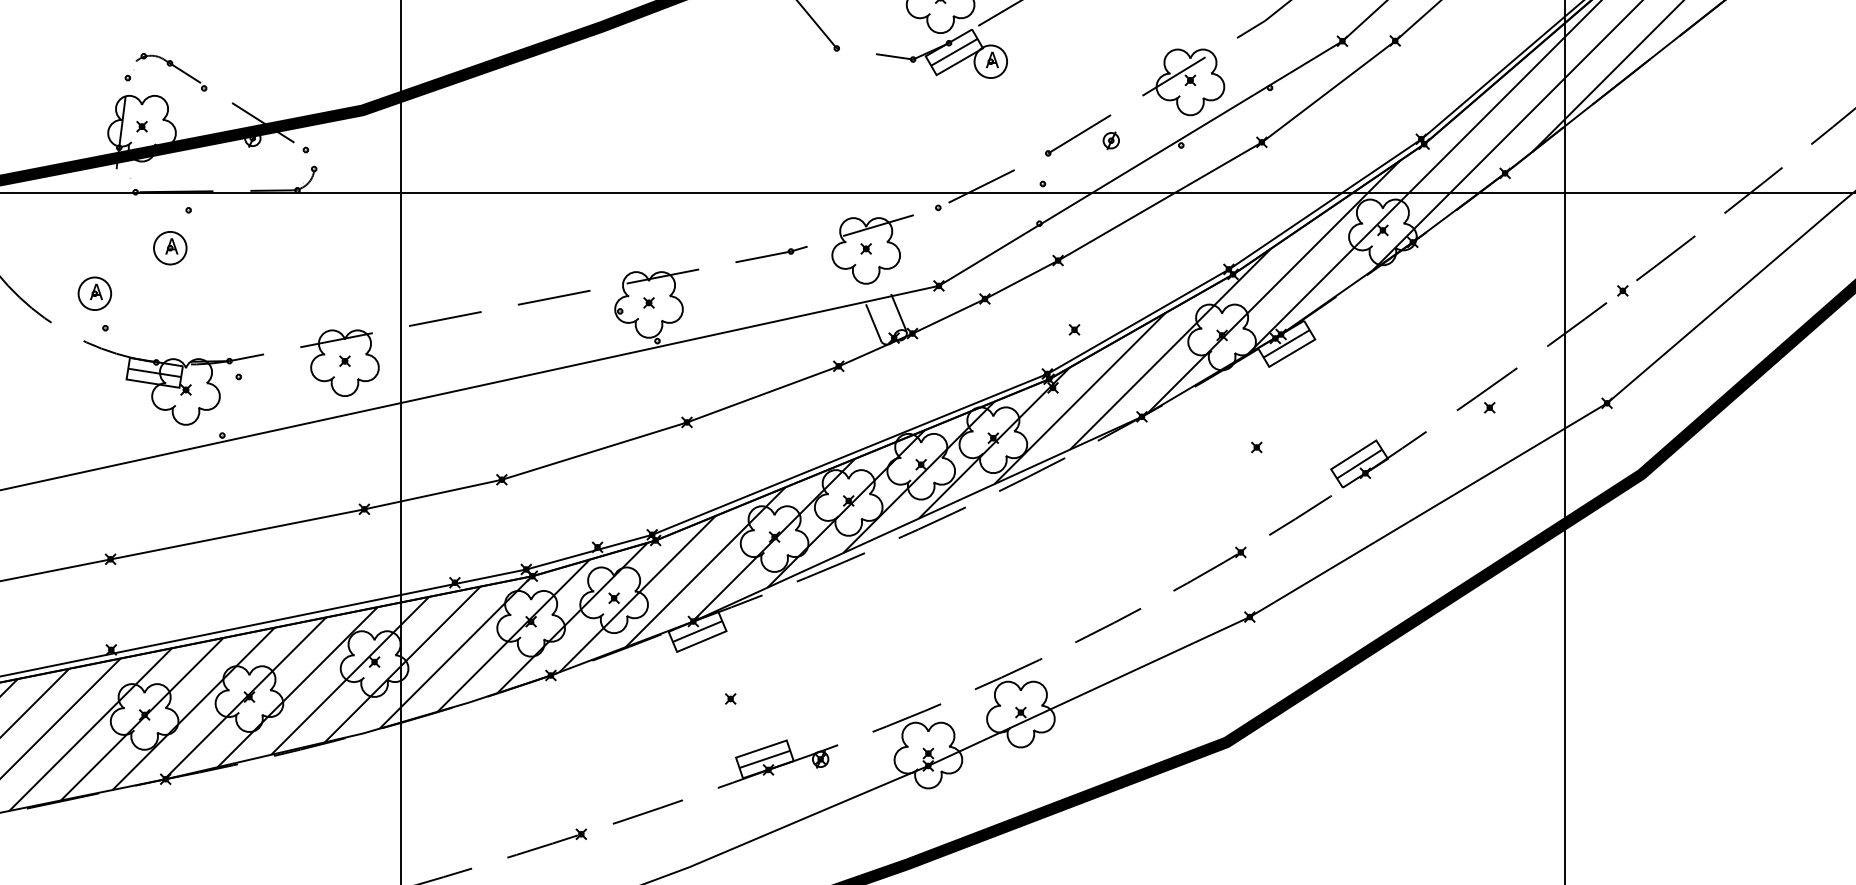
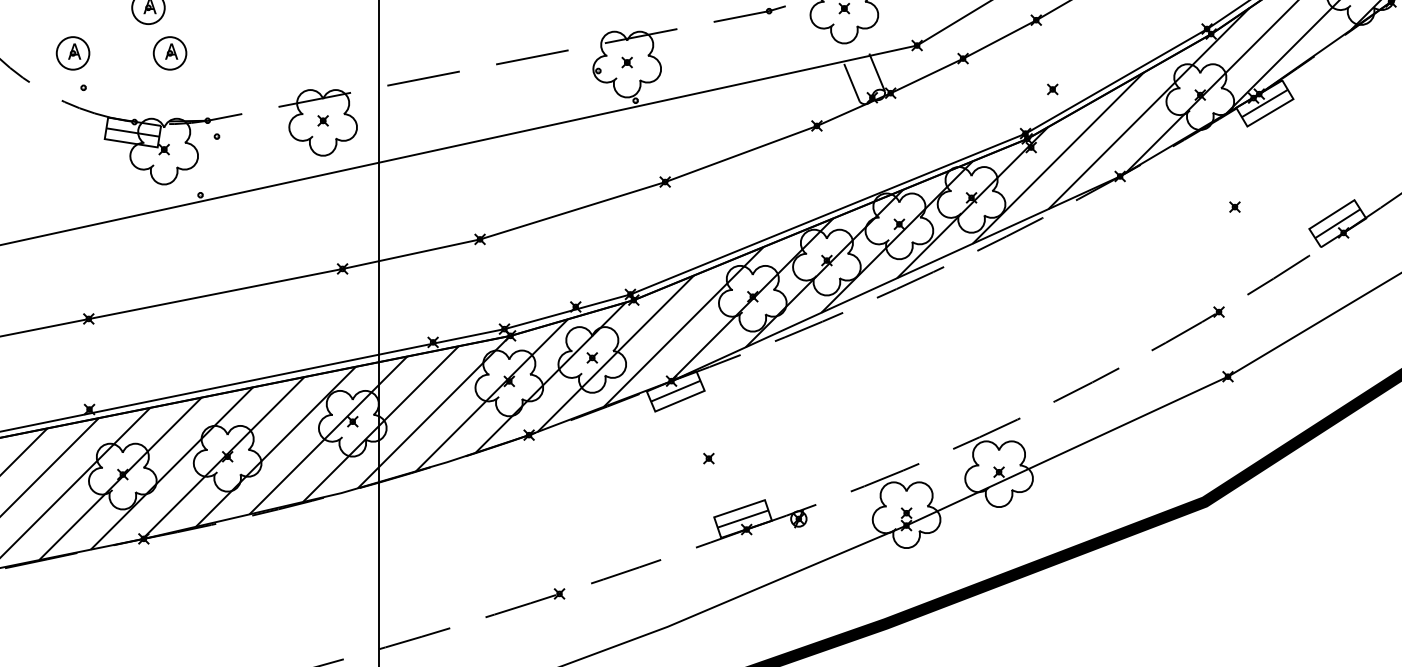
part: (191, 293) -> (169, 53), added

